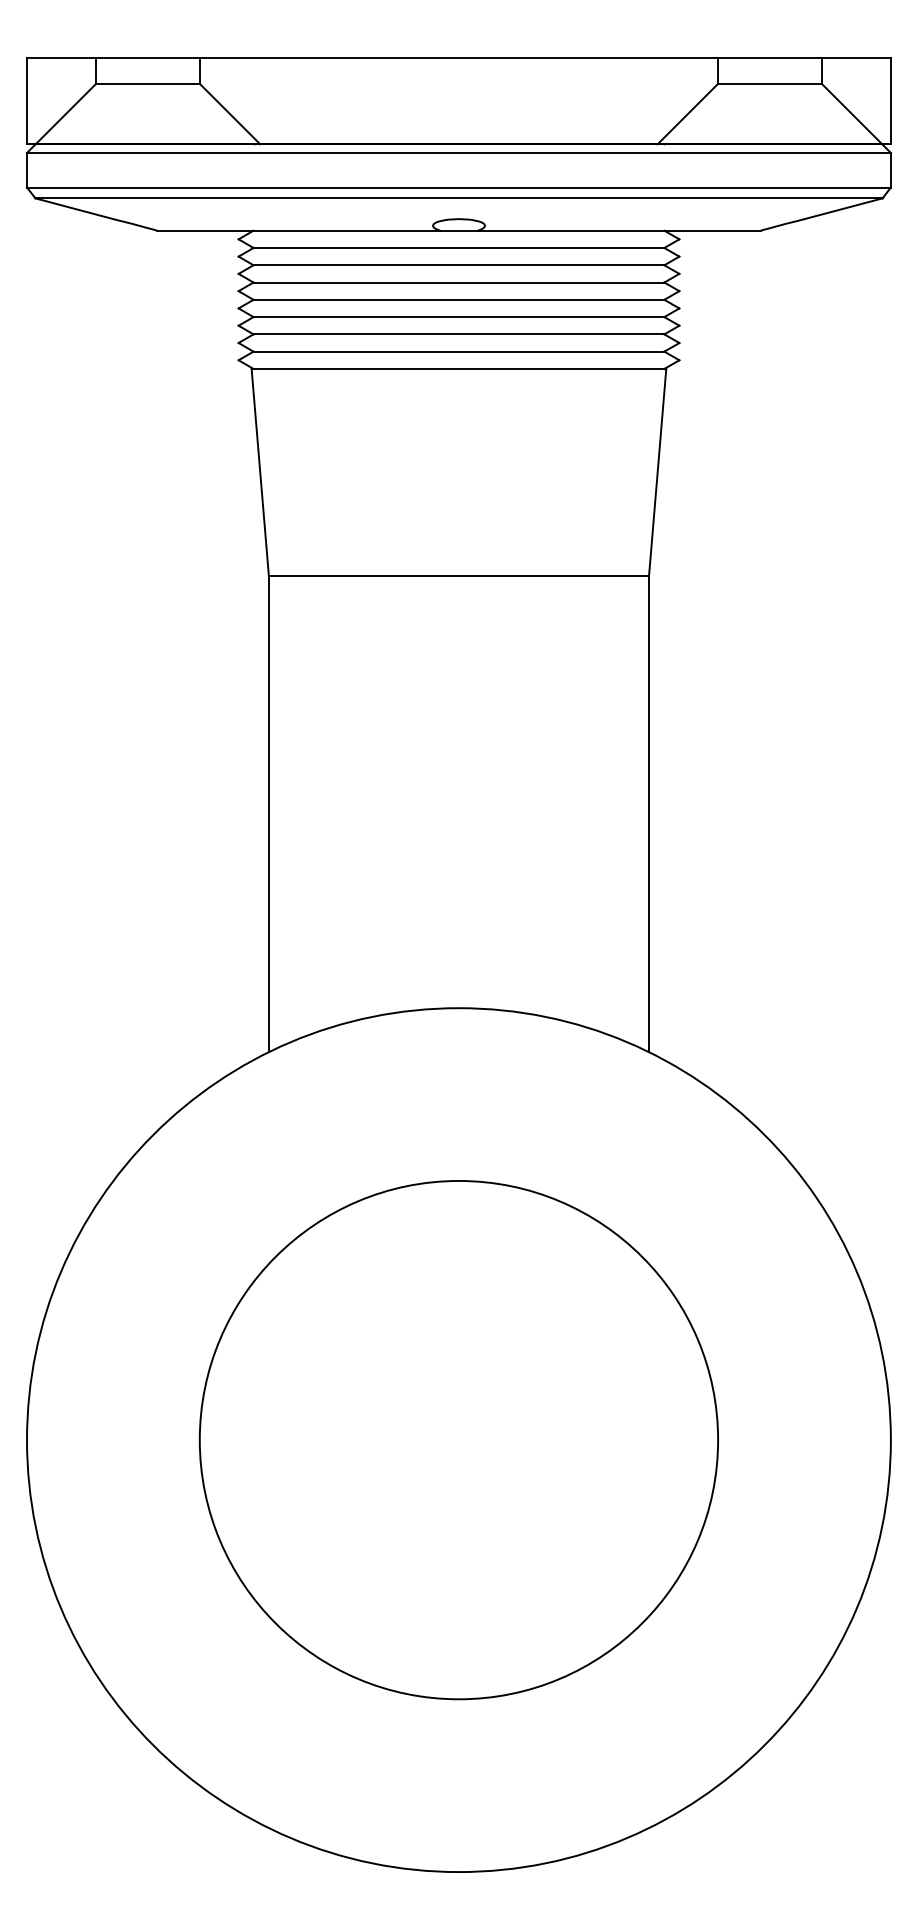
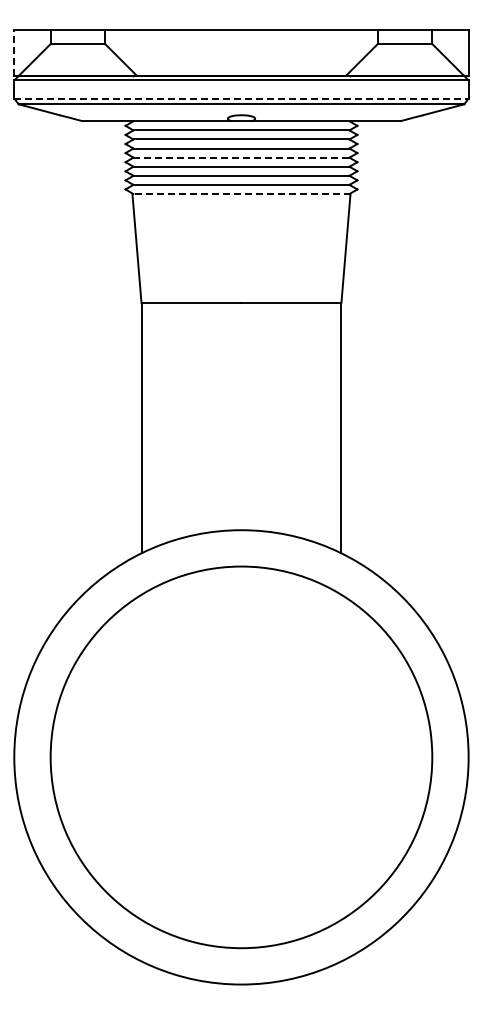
line: (27, 101) -> (14, 53), solid -> dashed
line: (459, 187) -> (241, 98), solid -> dashed
line: (459, 299) -> (241, 157), solid -> dashed
line: (457, 369) -> (240, 194), solid -> dashed
circle: (459, 1440) -> (241, 757), size x1.4

